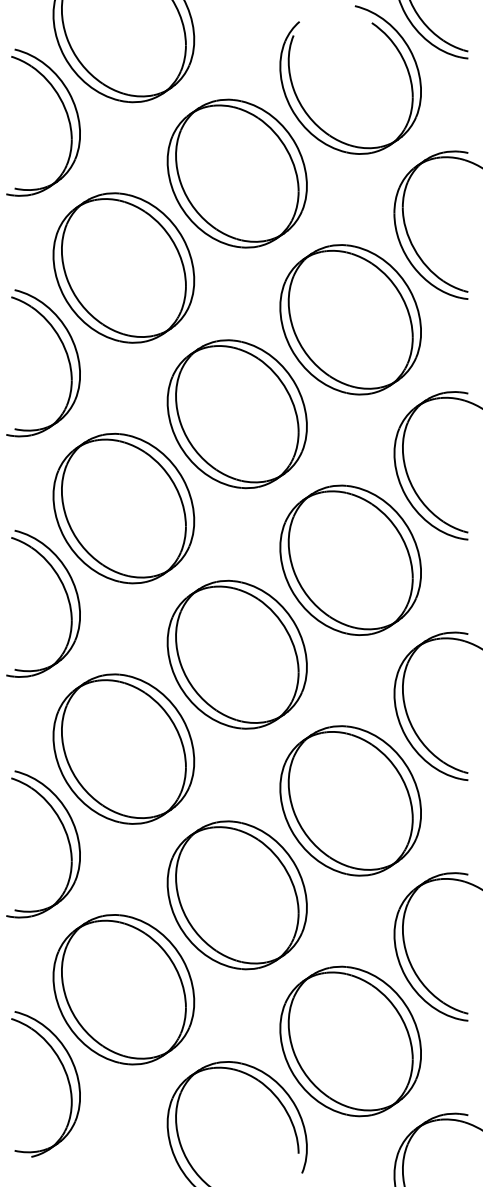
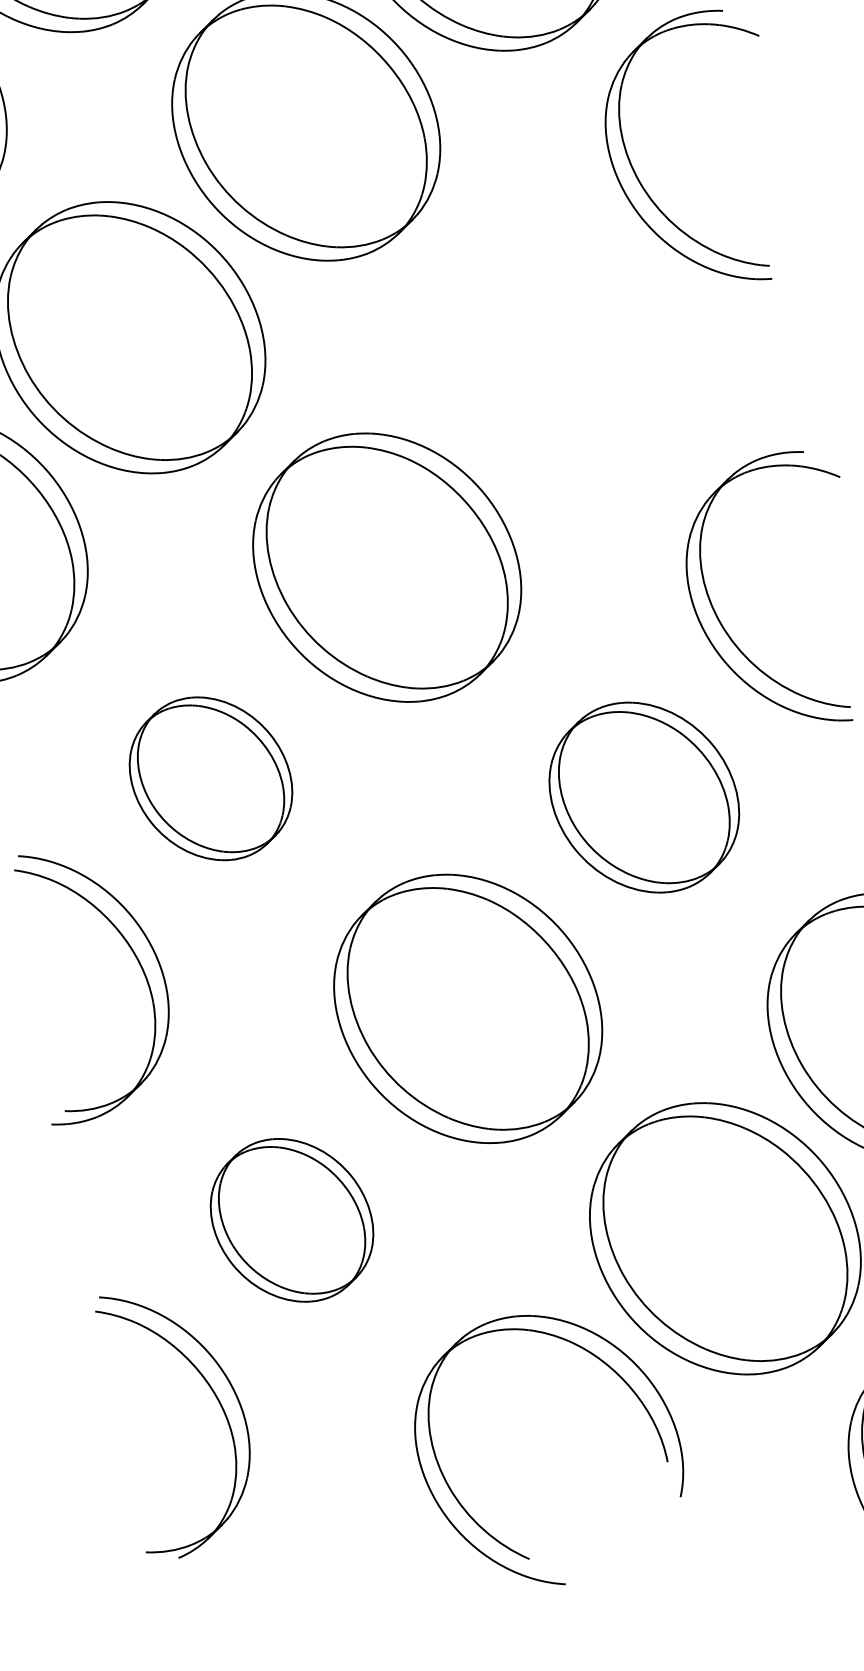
part: (350, 559) -> (562, 354), removed
part: (123, 748) -> (210, 777), size x0.6
part: (350, 800) -> (643, 796), size x0.7
part: (123, 989) -> (291, 1219), size x0.6

